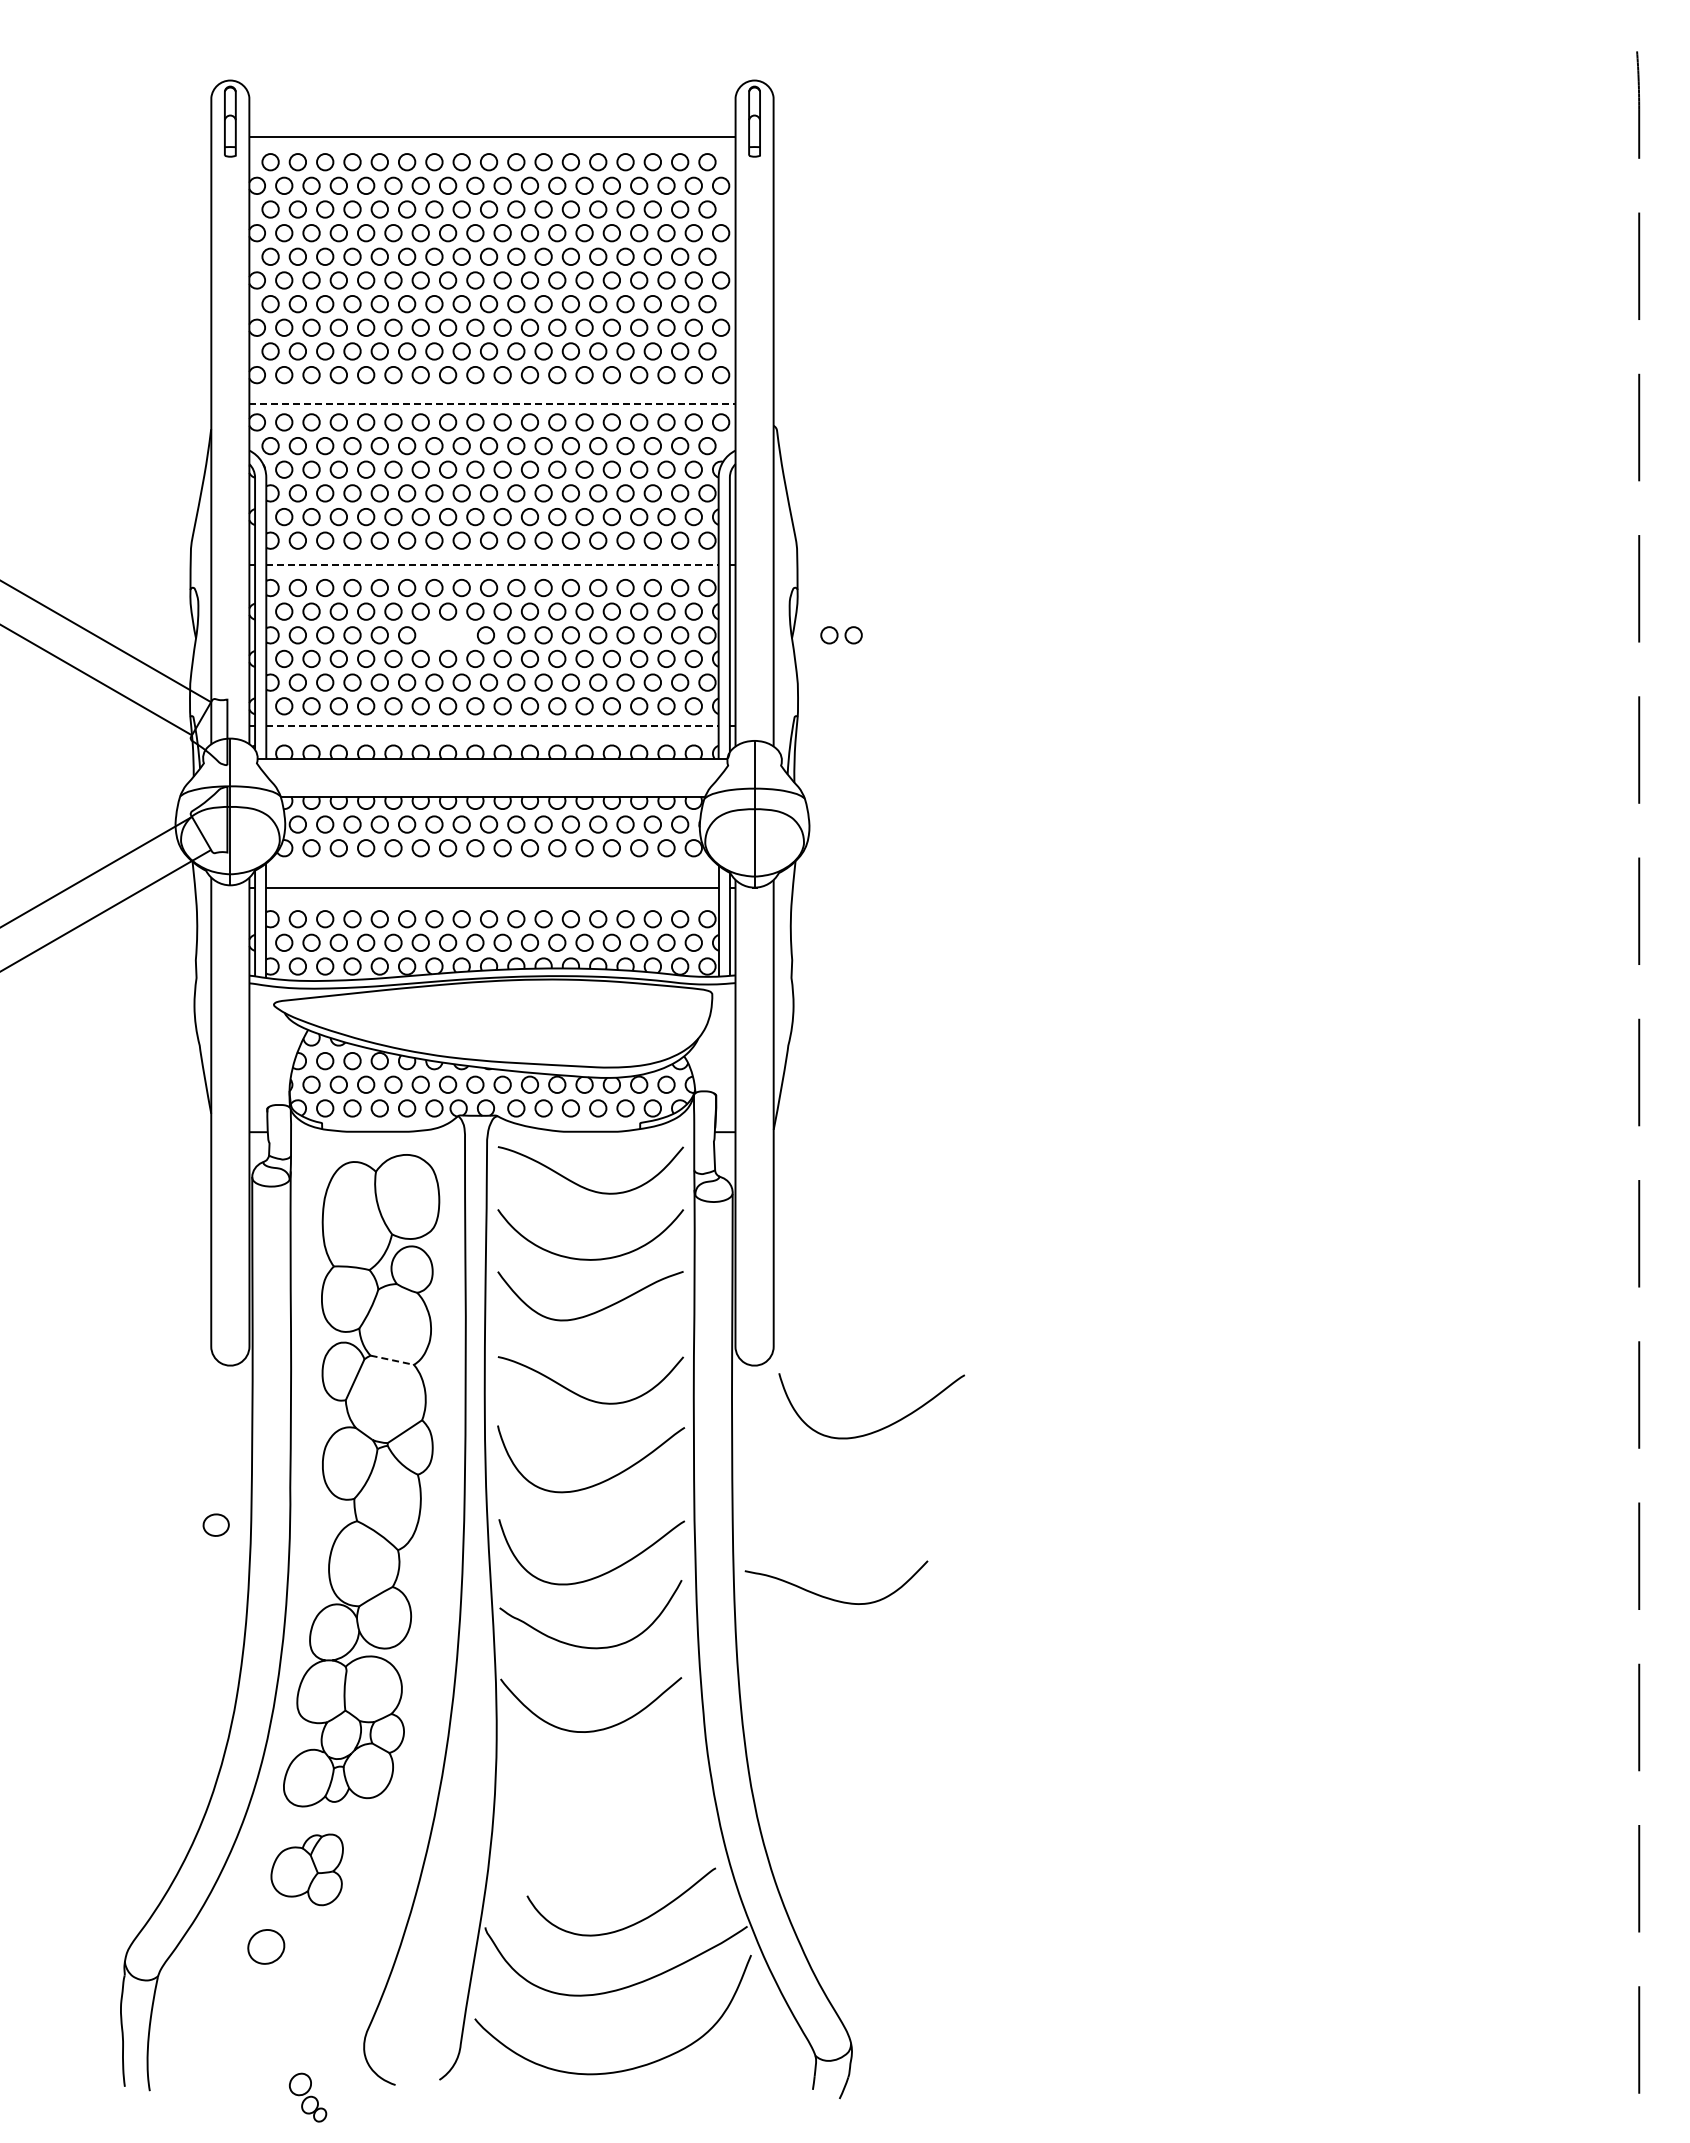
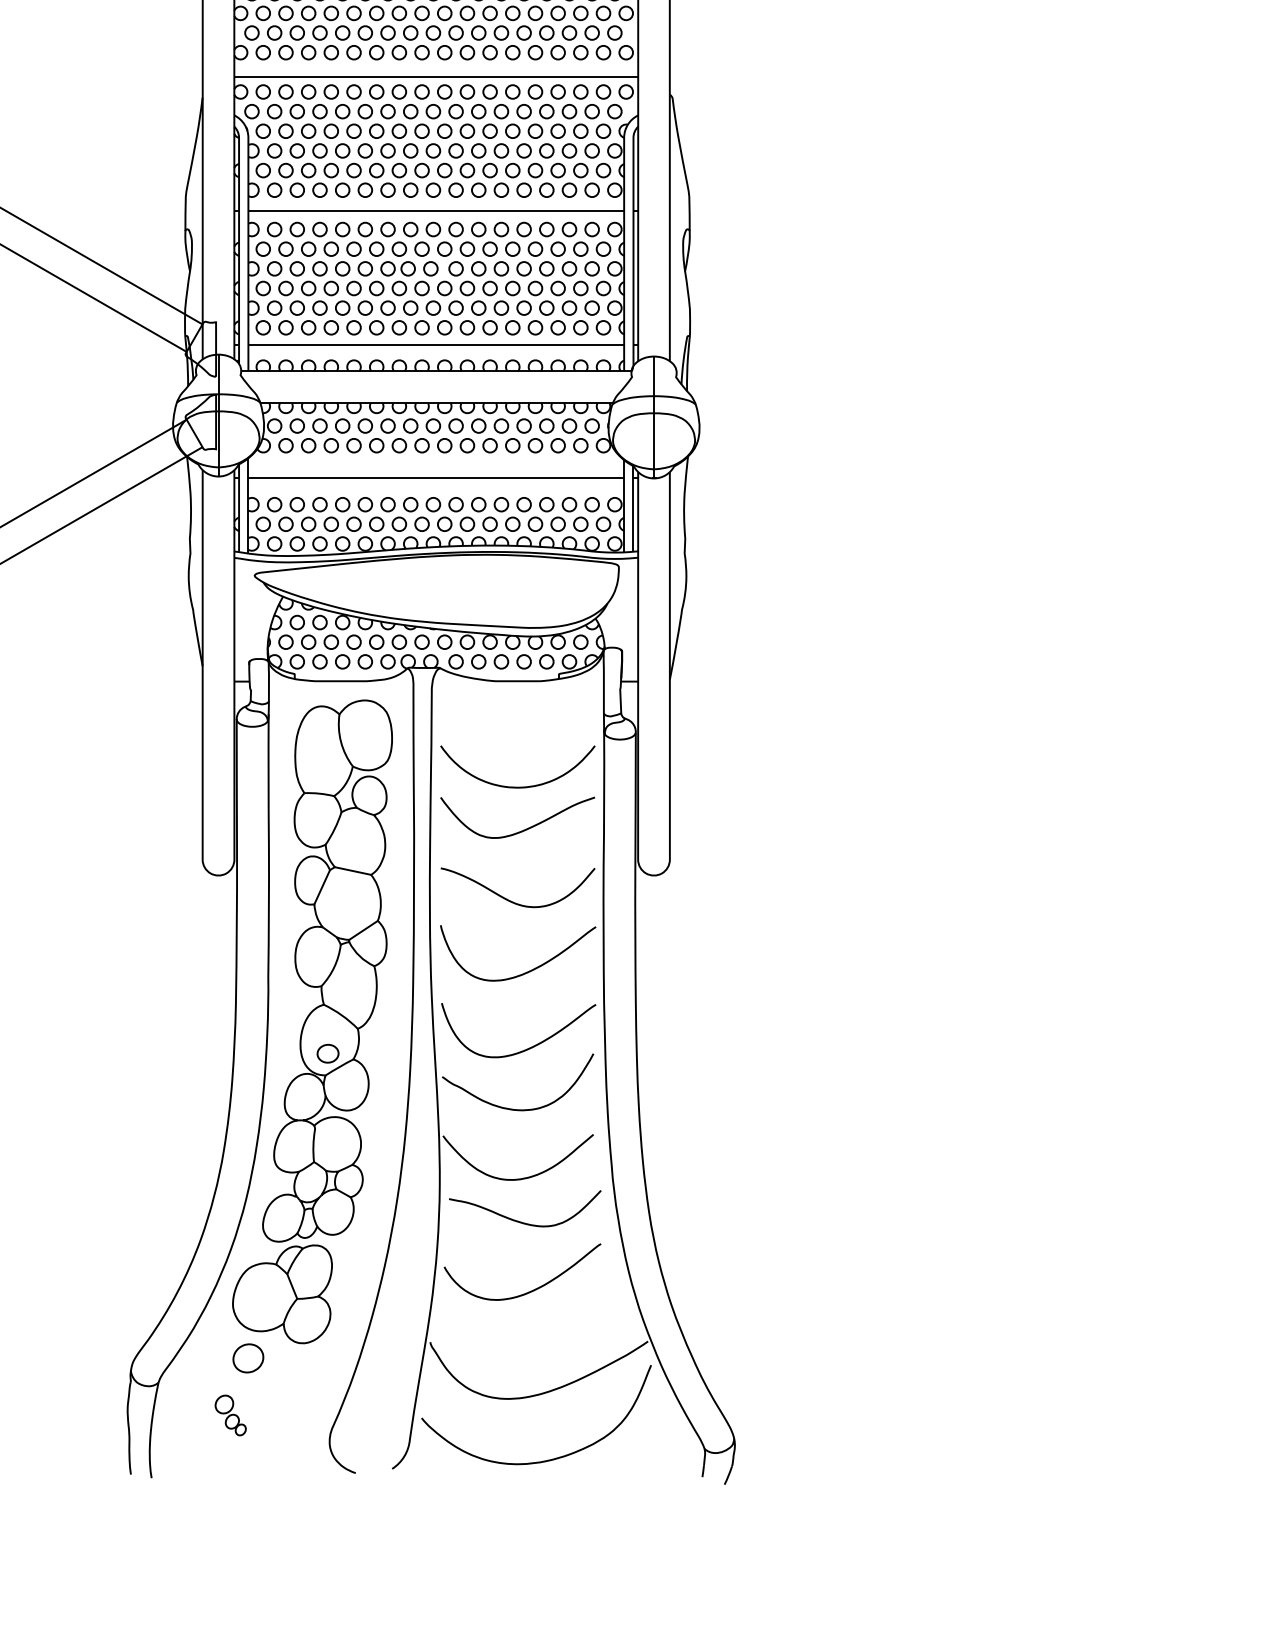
line: (492, 404) -> (436, 77), dashed -> solid
line: (492, 565) -> (436, 210), dashed -> solid
part: (841, 635) -> (398, 269), moved
line: (492, 726) -> (436, 344), dashed -> solid
curve: (583, 1186) -> (511, 726), removed
line: (392, 1360) -> (353, 871), dashed -> solid
curve: (880, 1428) -> (758, 927), removed
part: (215, 1524) -> (327, 1053), moved
curve: (832, 1598) -> (521, 1221), moved
part: (306, 1869) -> (281, 1294), size x1.67
curve: (628, 1925) -> (528, 1291), moved
part: (308, 2097) -> (231, 1415), moved

